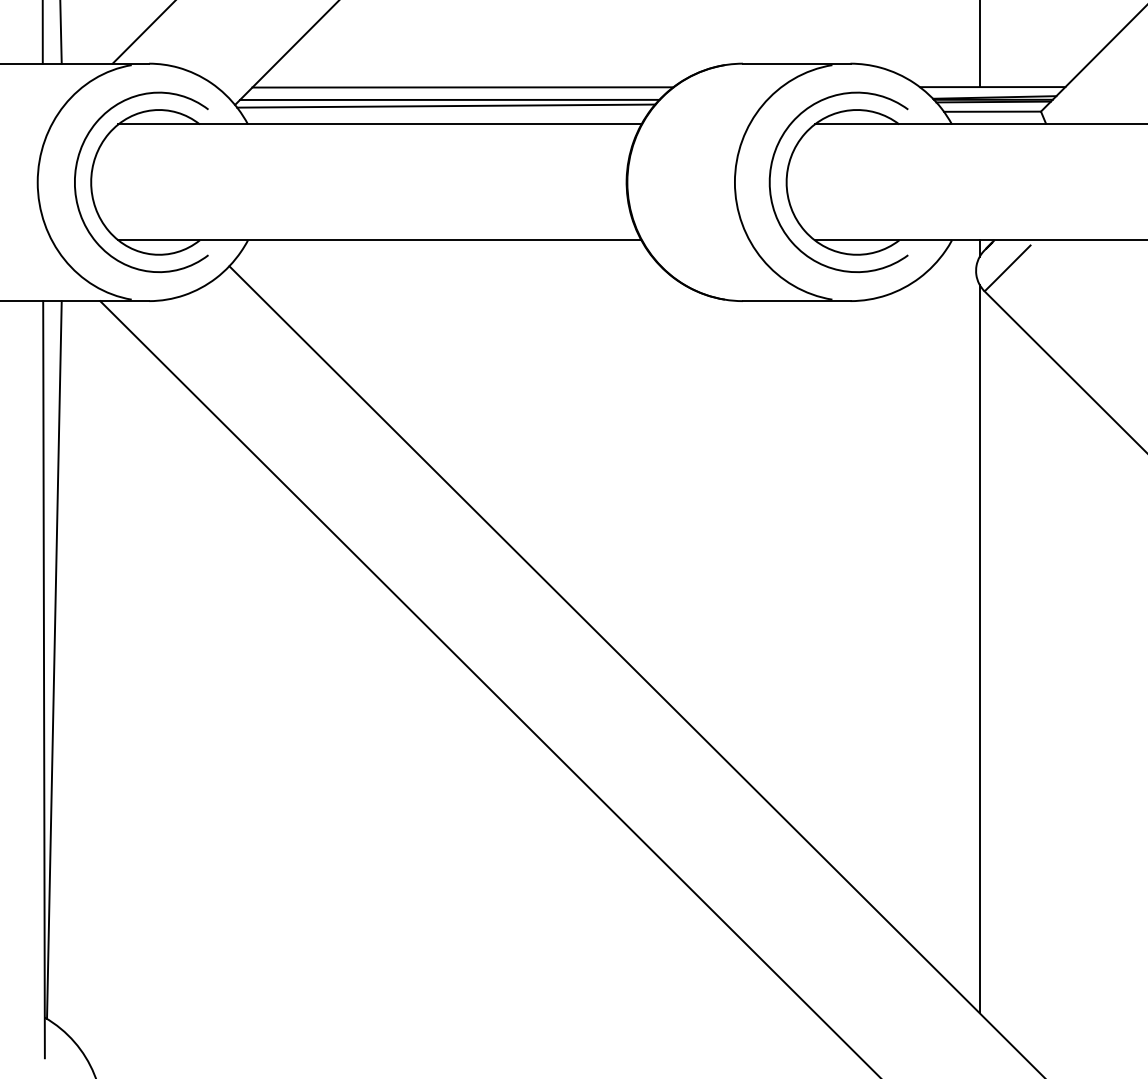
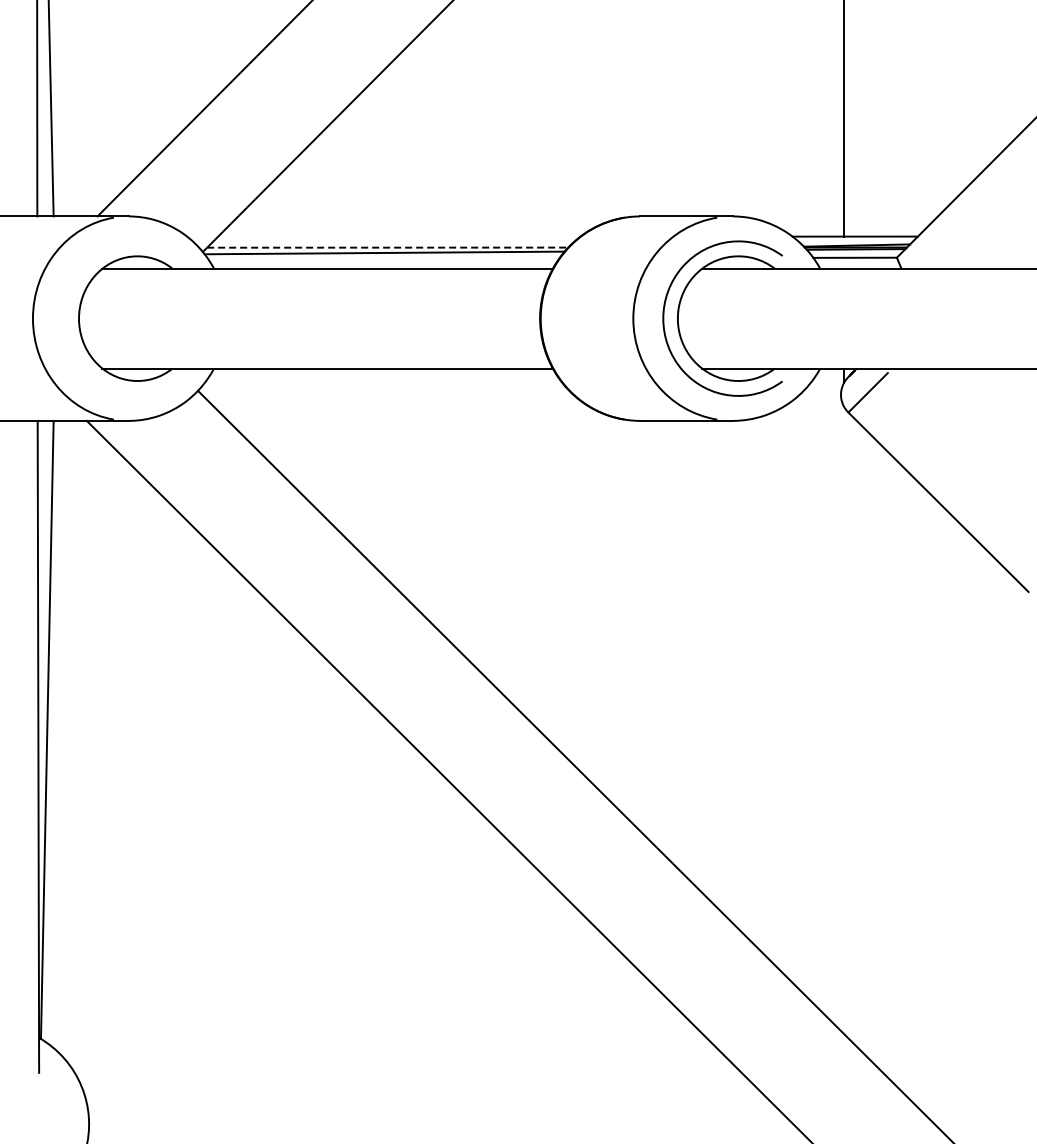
line: (462, 86) -> (398, 236), removed
line: (449, 99) -> (387, 247), solid -> dashed
curve: (76, 176) -> (66, 313), removed
line: (980, 647) -> (844, 719), removed

